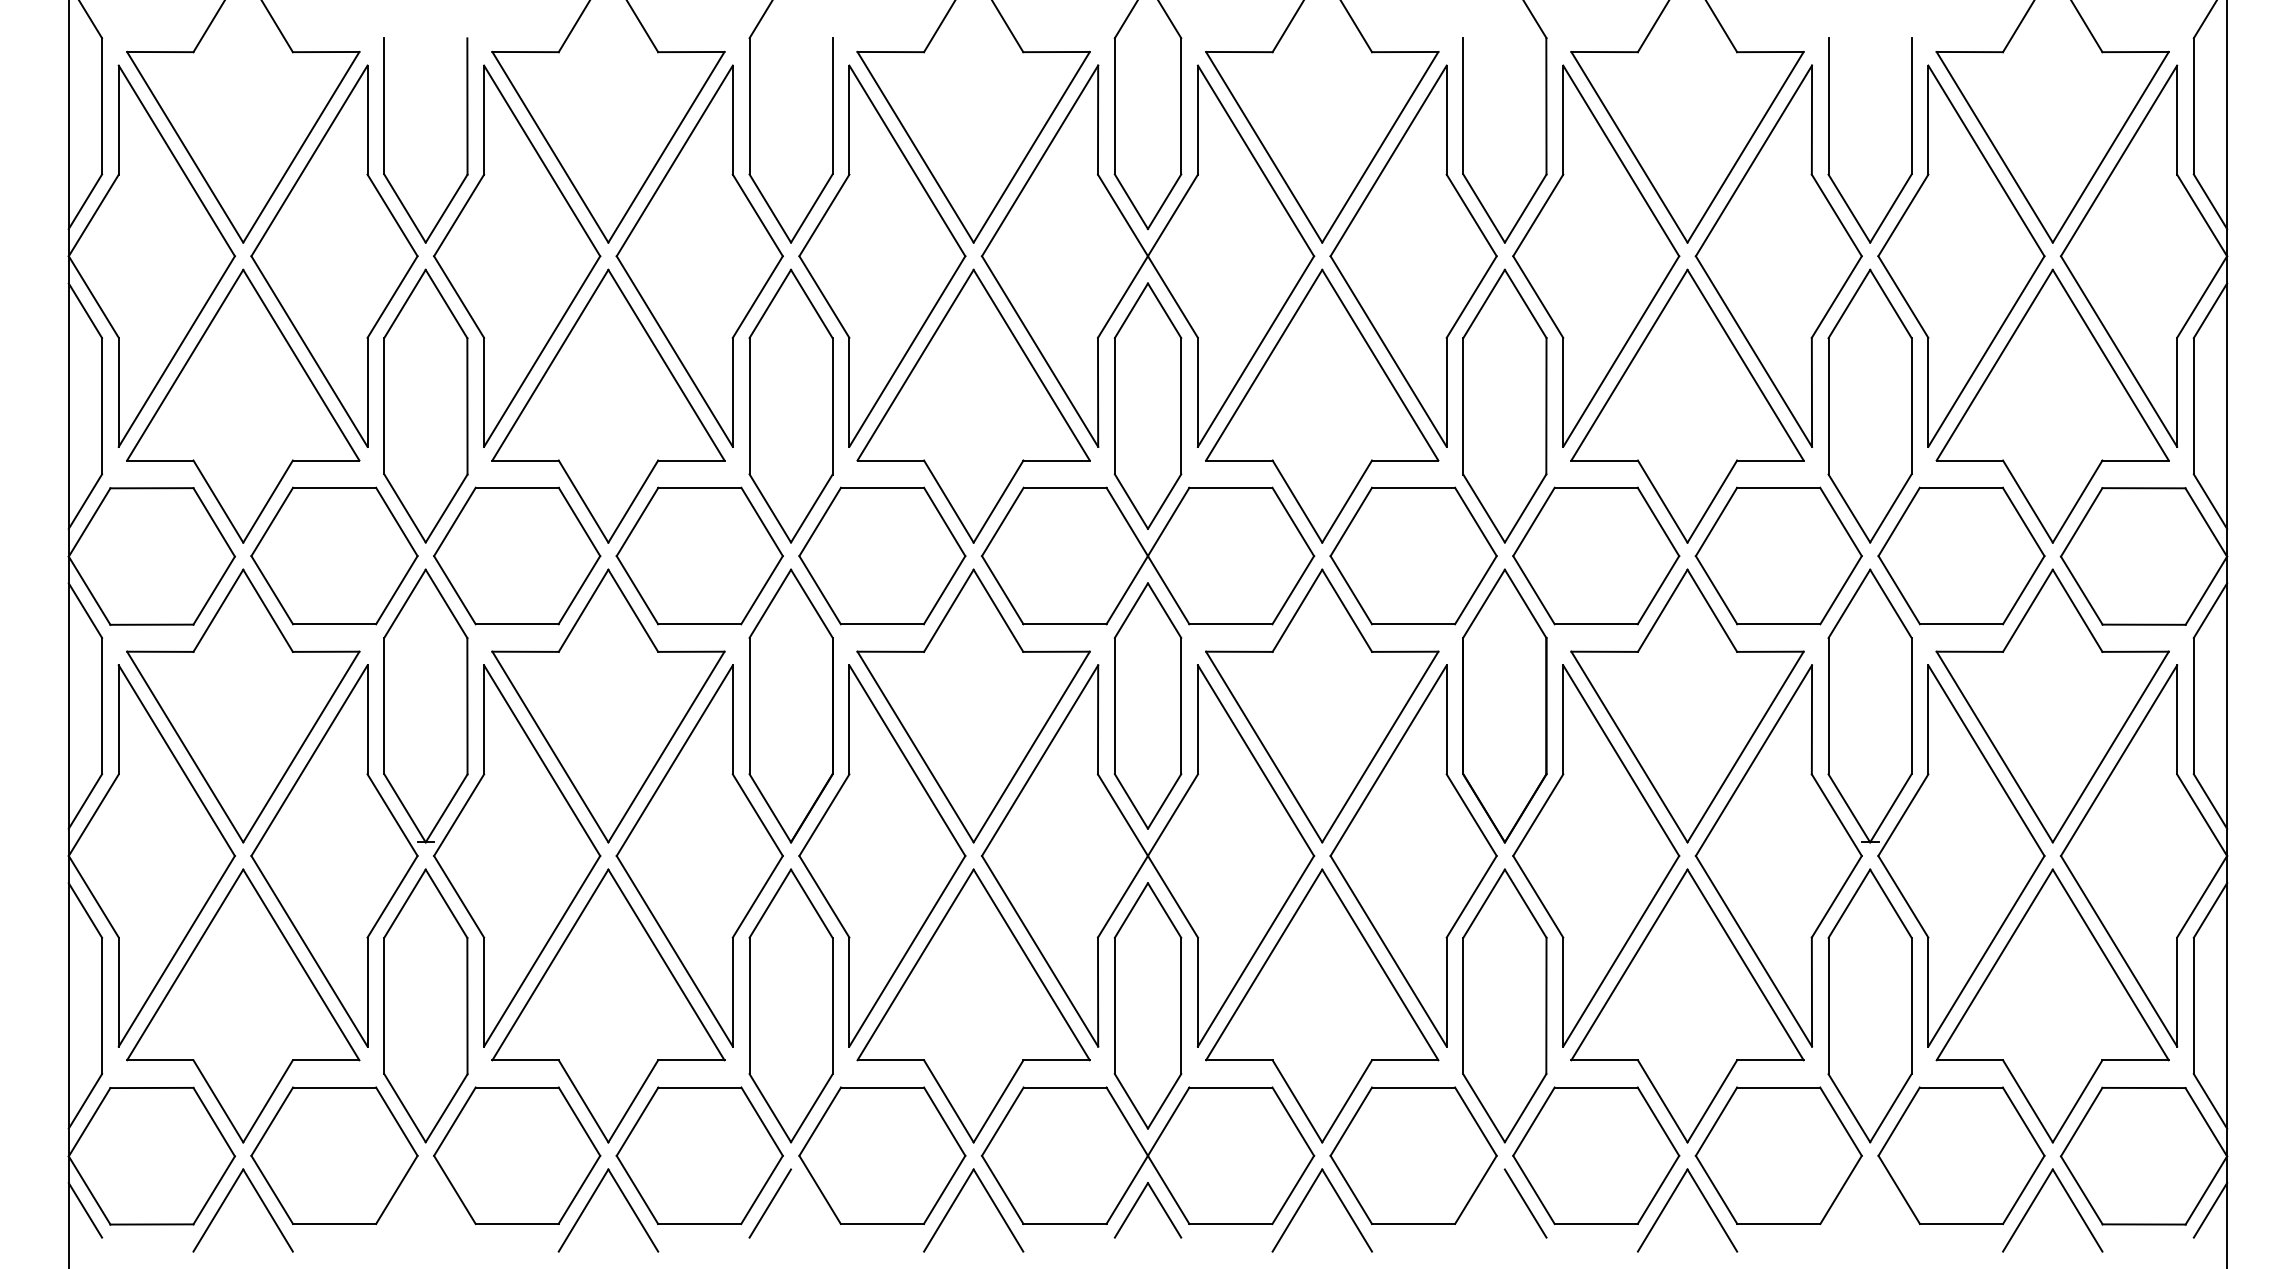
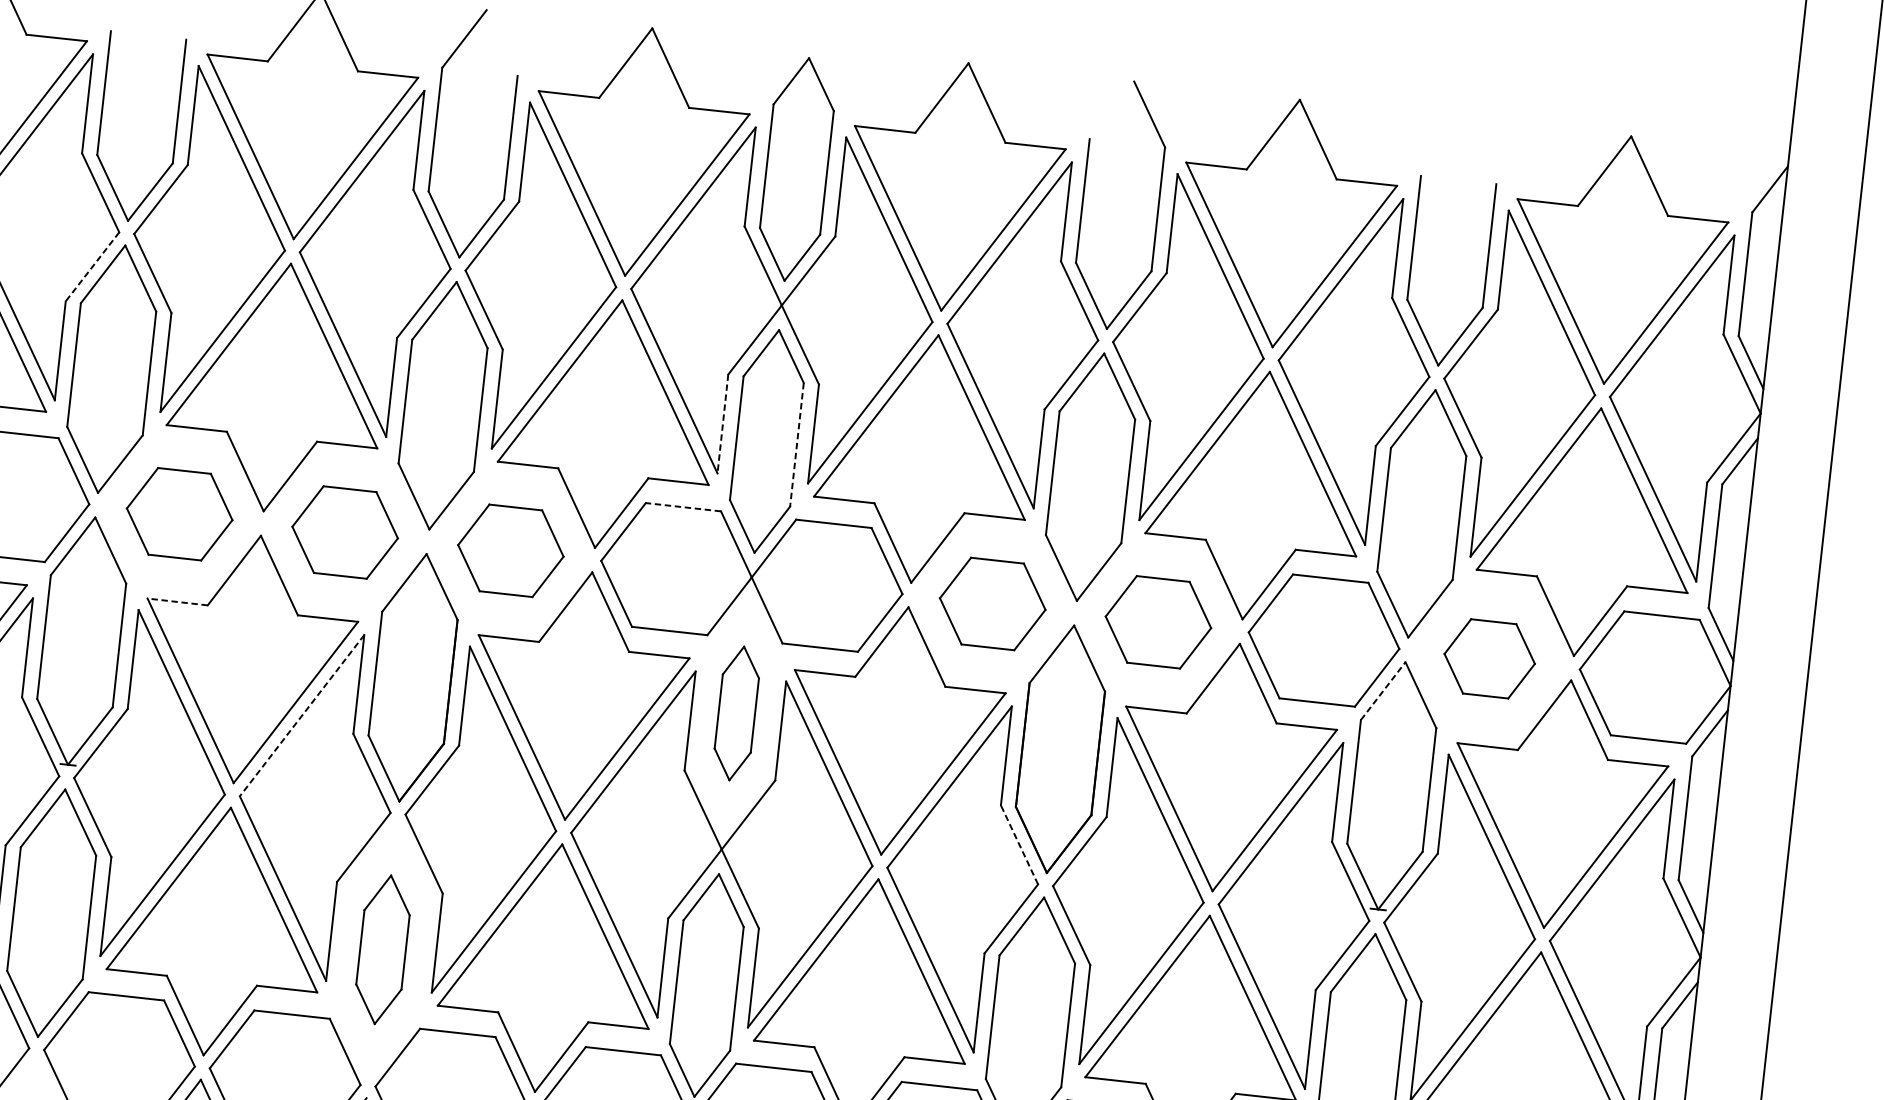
line: (392, 297) -> (92, 267), solid -> dashed
line: (1098, 392) -> (723, 424), solid -> dashed
line: (1181, 406) -> (797, 445), solid -> dashed
line: (1064, 487) -> (682, 506), solid -> dashed
part: (517, 555) -> (179, 513), size x0.7
part: (699, 555) -> (345, 532), size x0.7
part: (882, 555) -> (511, 550), size x0.7
part: (1413, 555) -> (992, 603), size x0.7
part: (1596, 555) -> (1158, 621), size x0.7
part: (1961, 555) -> (1489, 658), size x0.6
line: (1849, 603) -> (1383, 690), solid -> dashed
line: (525, 651) -> (177, 601), solid -> dashed
part: (1147, 705) -> (736, 712), size x0.6
line: (674, 760) -> (301, 715), solid -> dashed
line: (1471, 815) -> (1019, 845), solid -> dashed
part: (790, 1005) -> (382, 949), size x0.6

